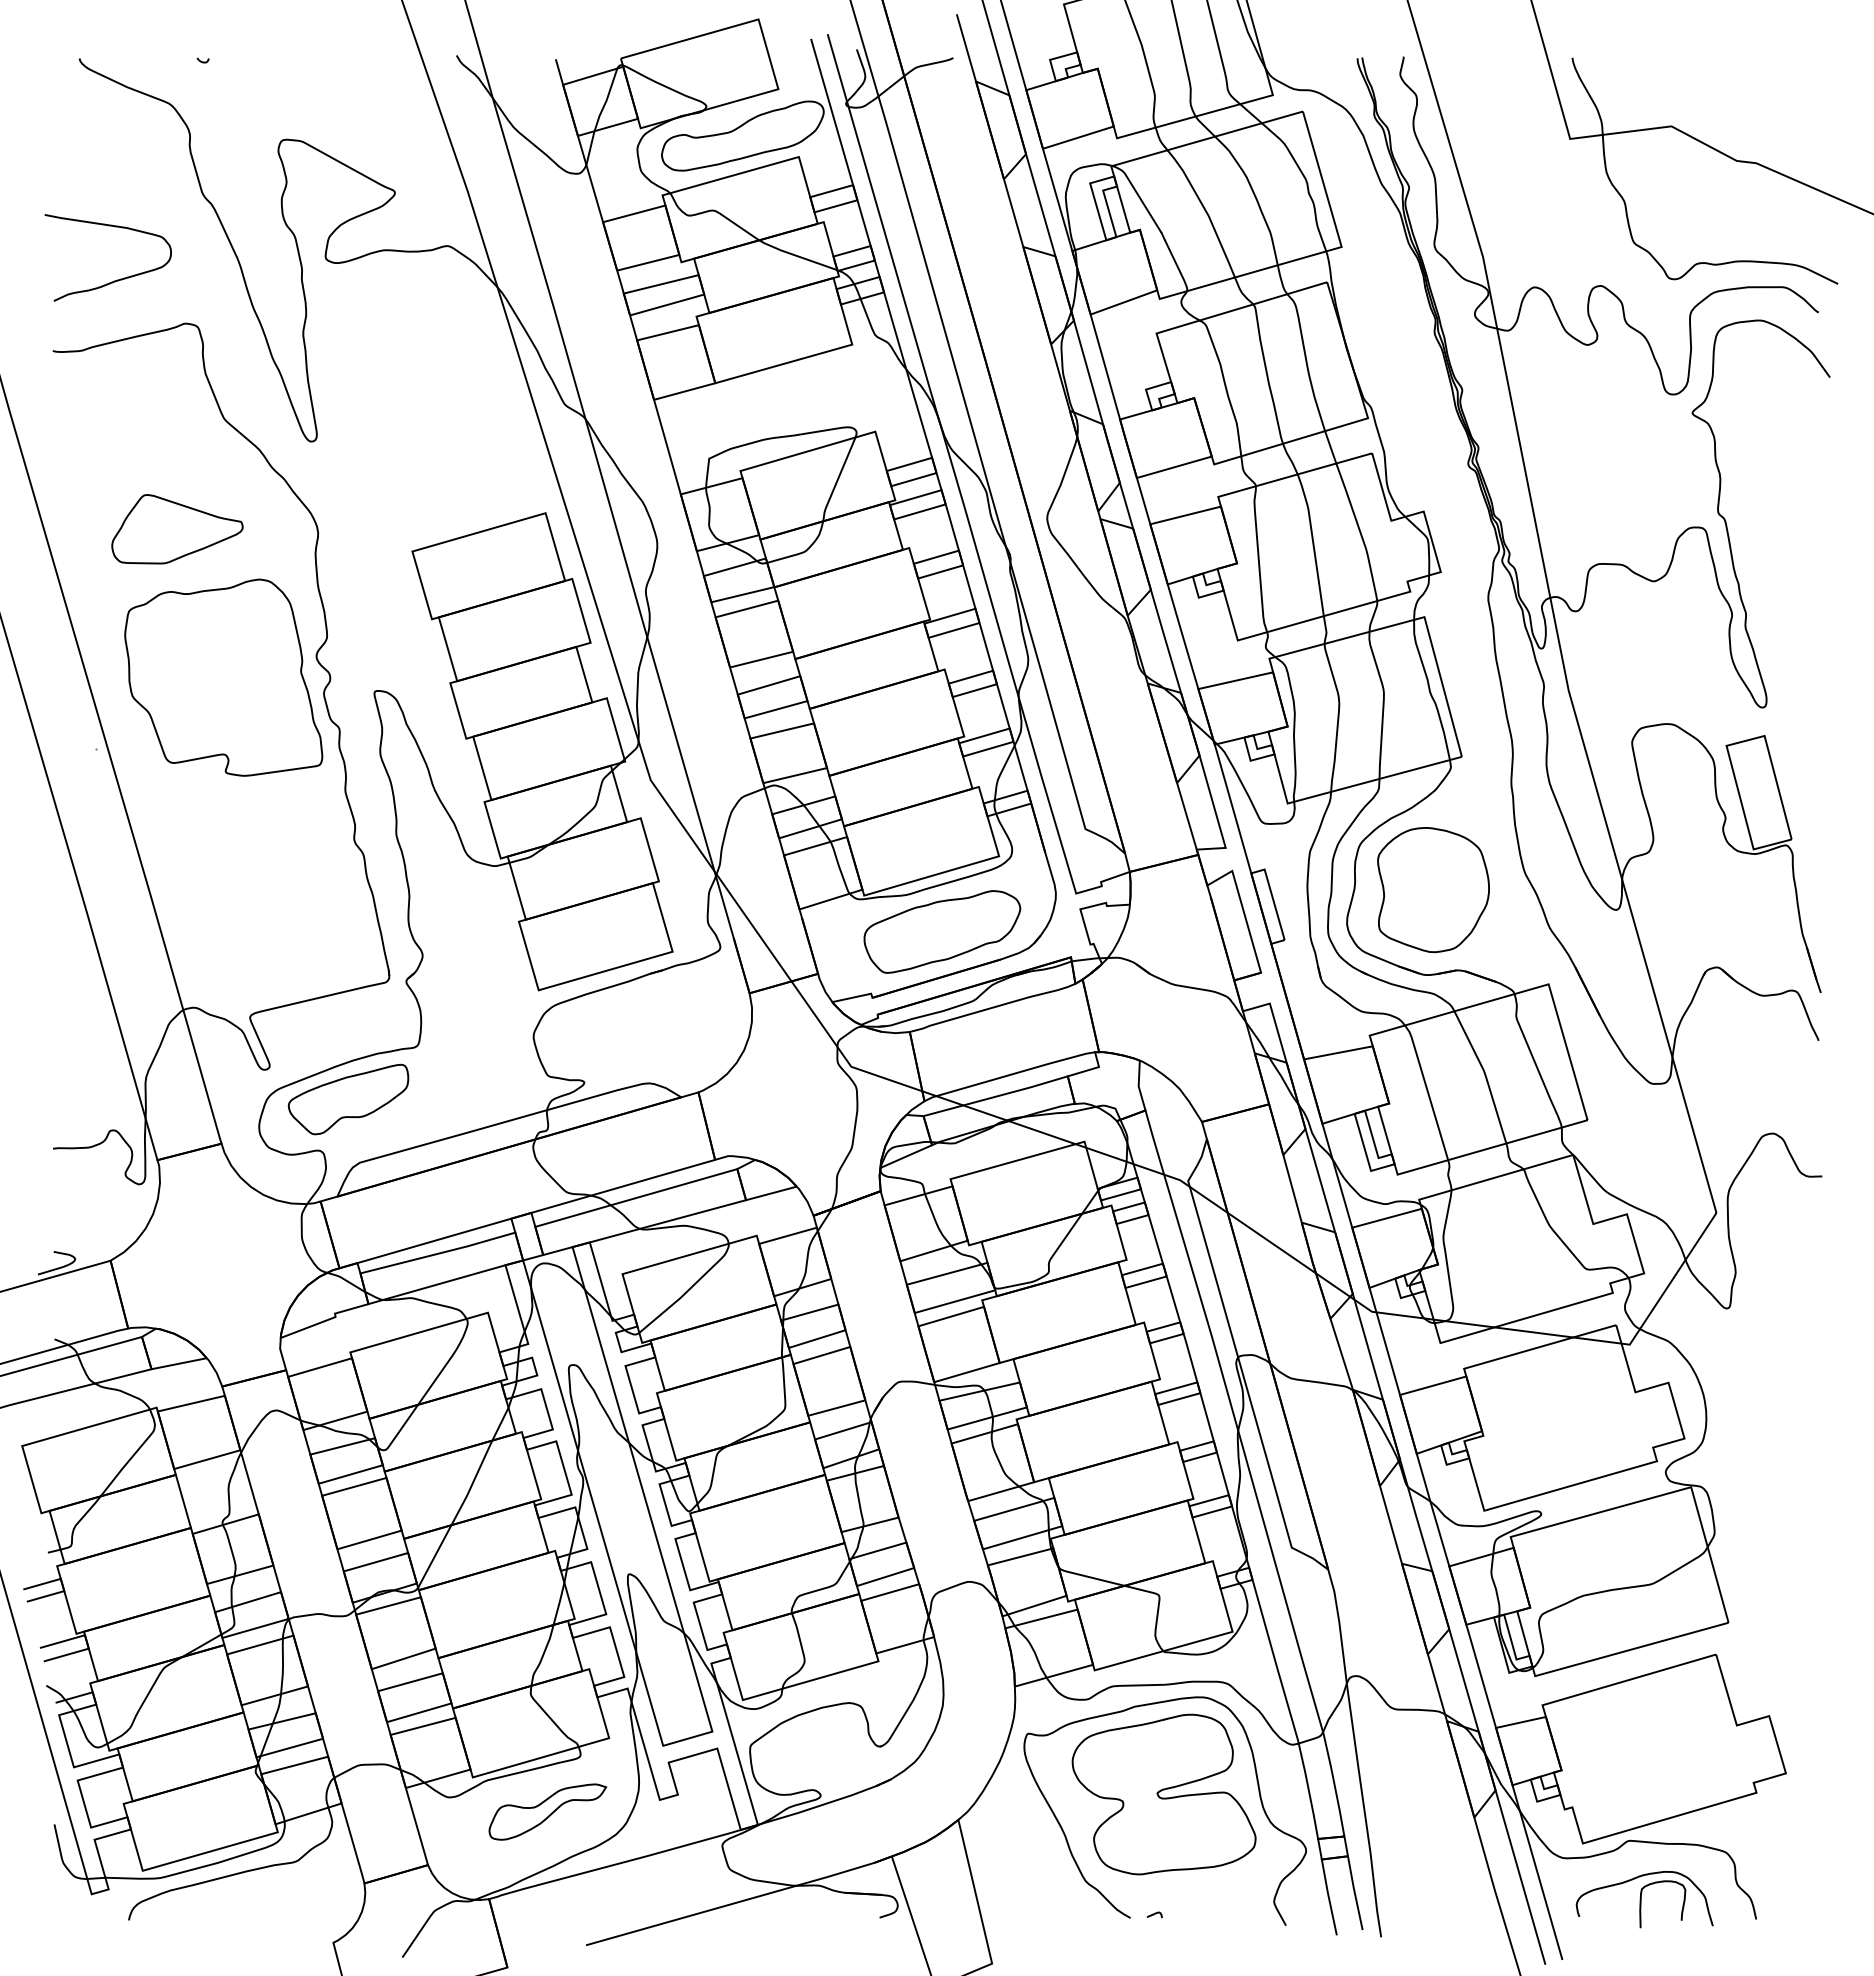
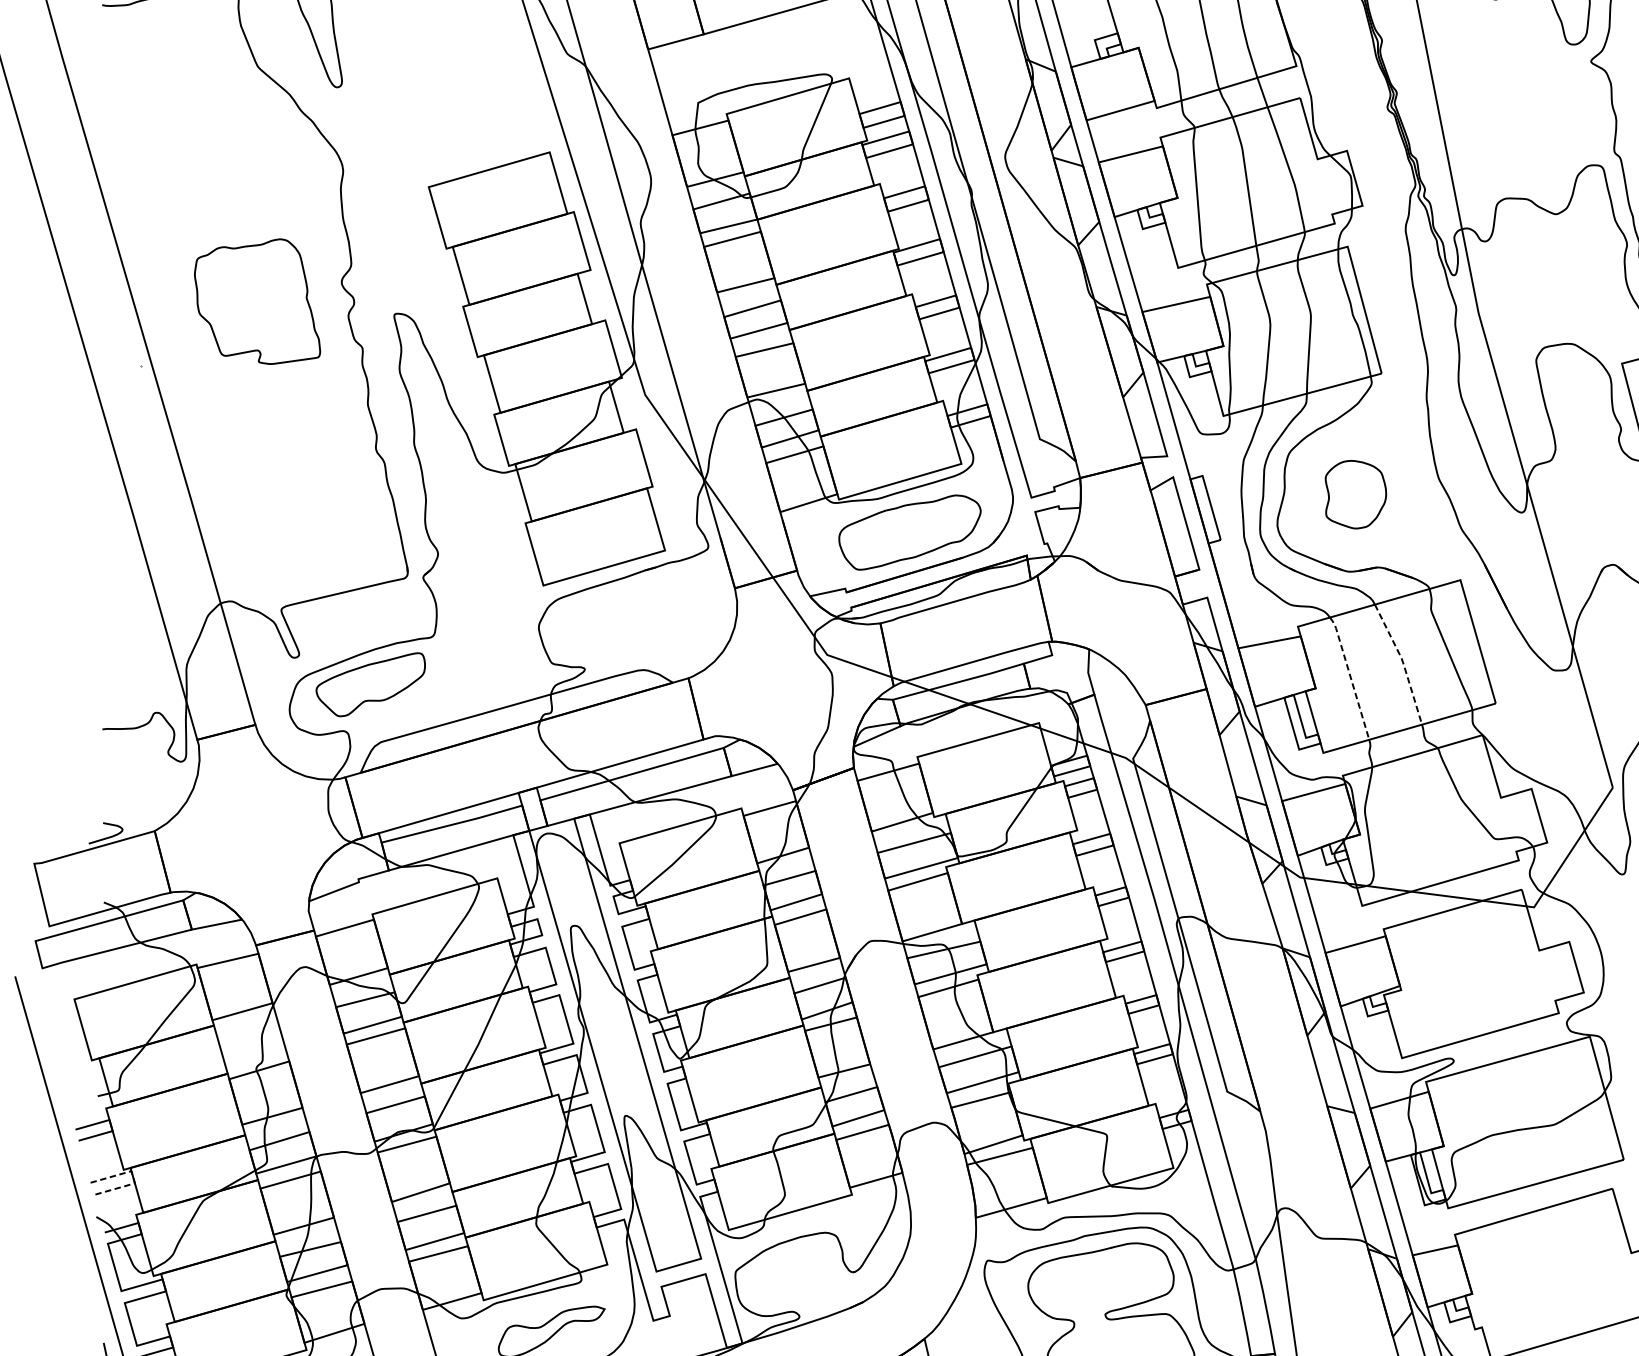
part: (177, 529) -> (215, 167), removed
part: (223, 677) -> (257, 301), size x0.7
part: (1433, 890) -> (1355, 494), size x0.6
line: (1485, 1075) -> (1403, 662), solid -> dashed
line: (1427, 1090) -> (1350, 676), solid -> dashed
line: (86, 1641) -> (132, 1176), solid -> dashed

